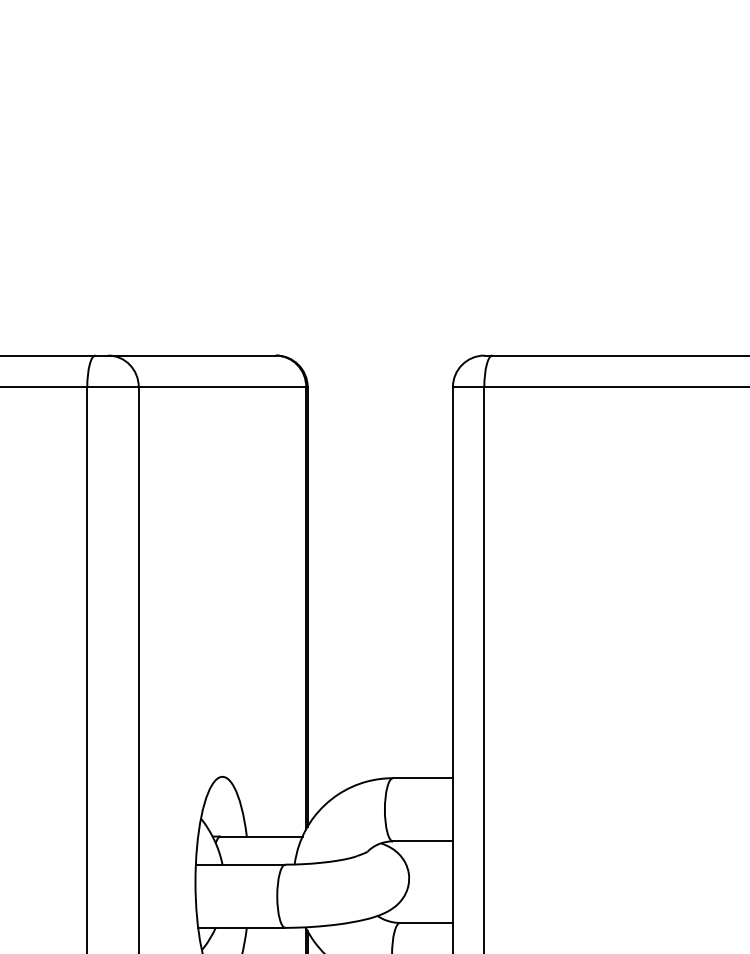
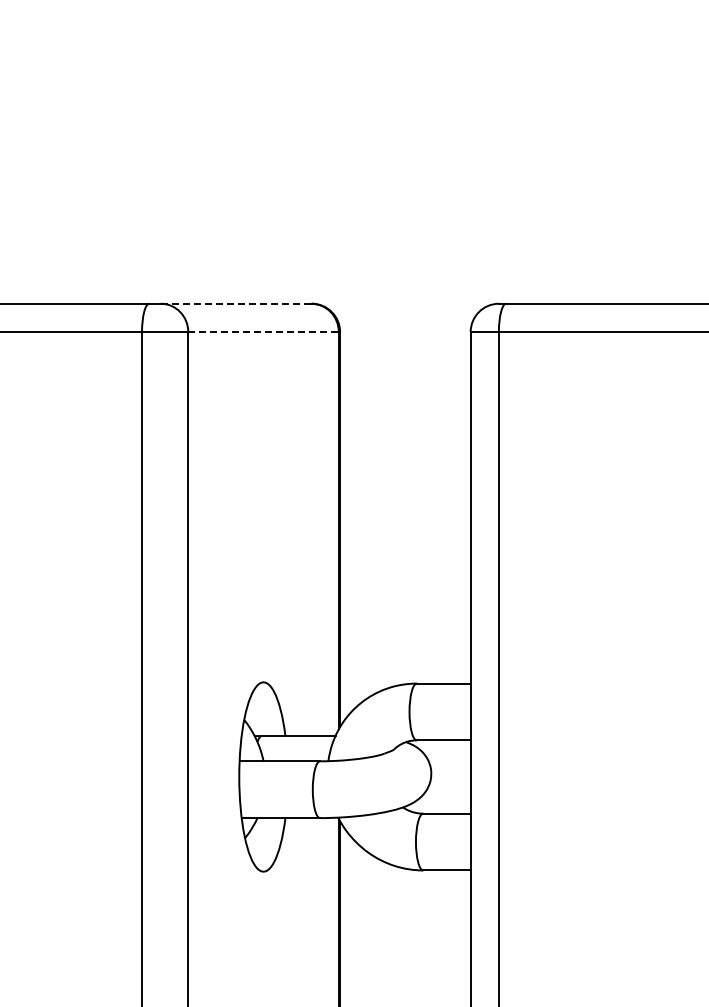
line: (191, 355) -> (235, 303), solid -> dashed
line: (223, 387) -> (264, 332), solid -> dashed

